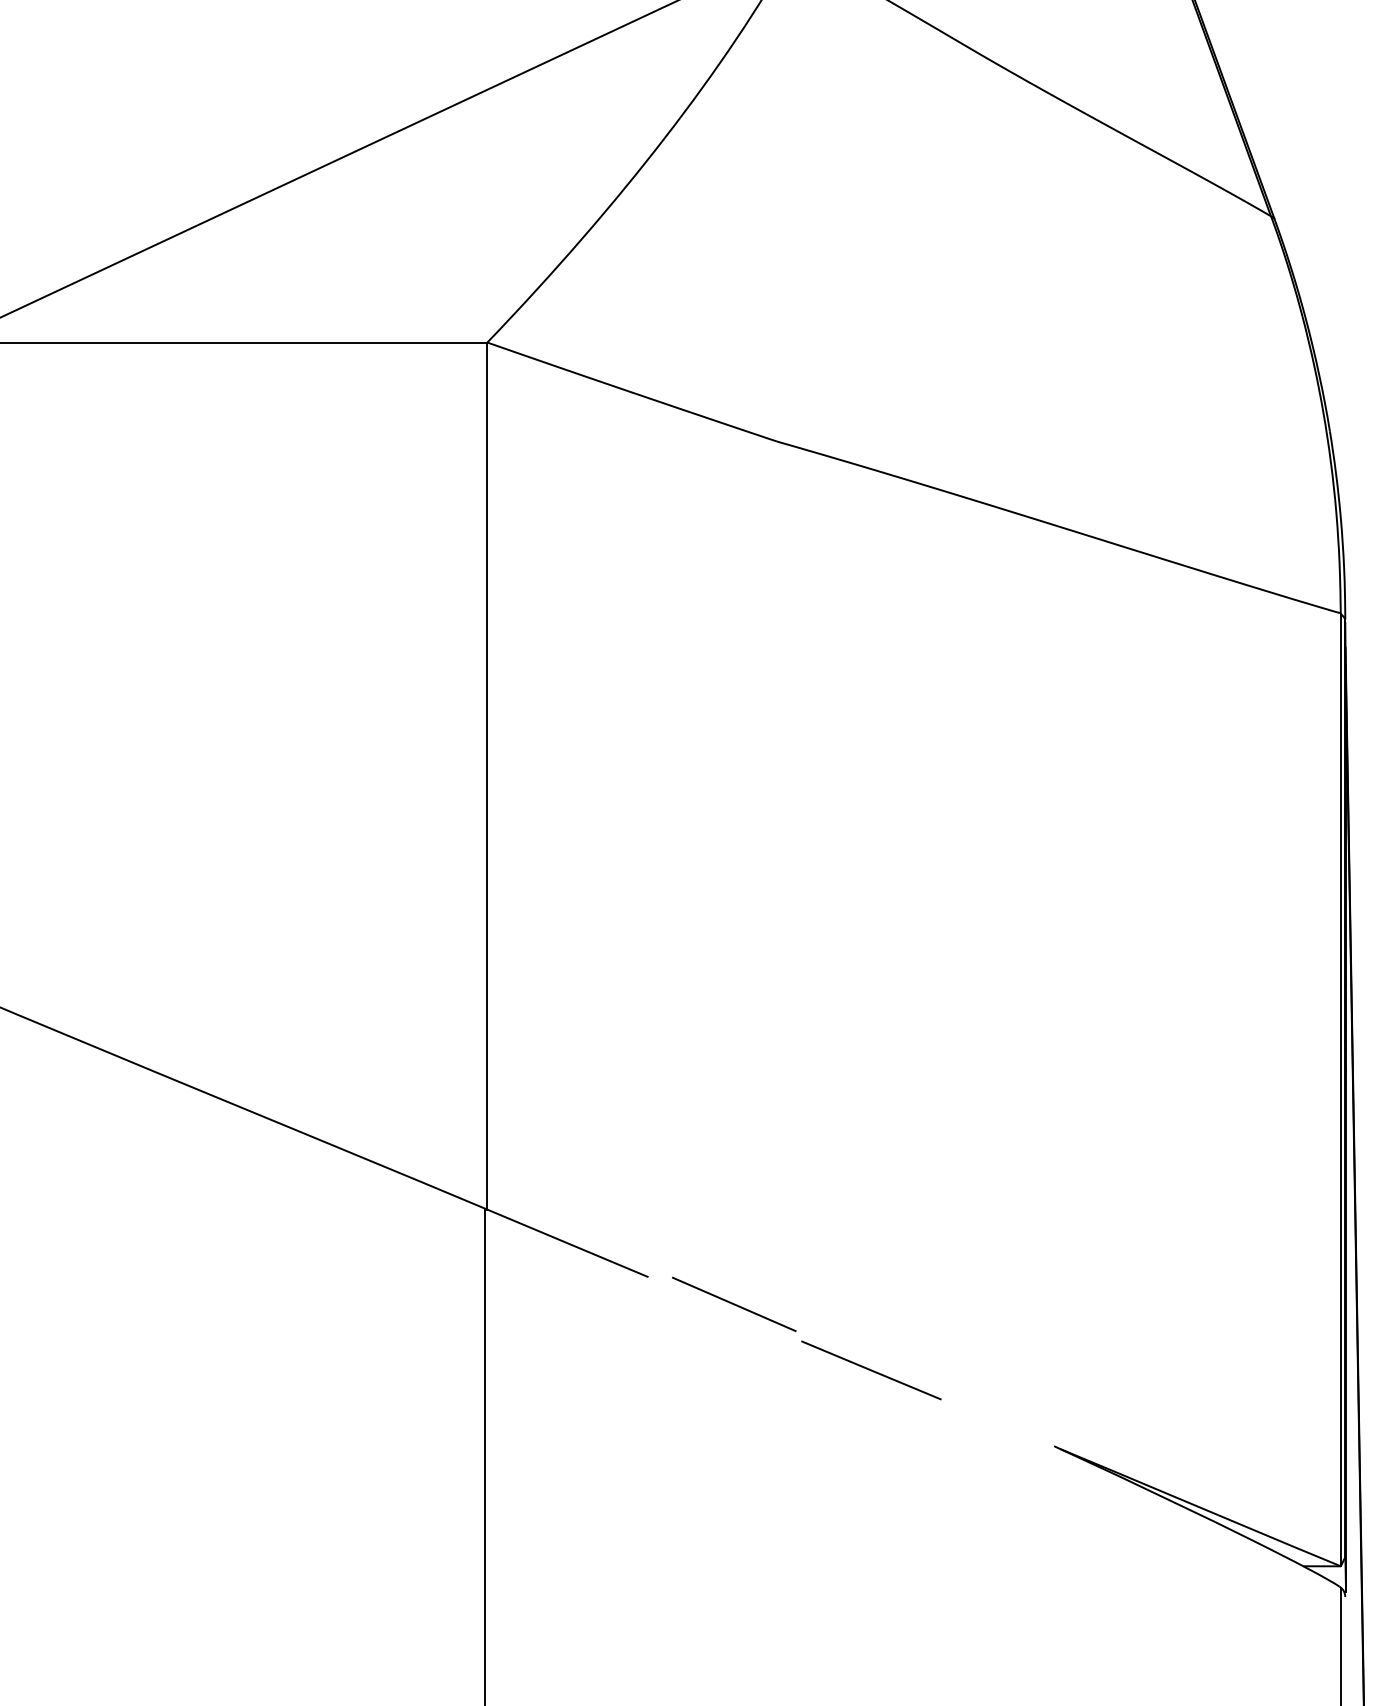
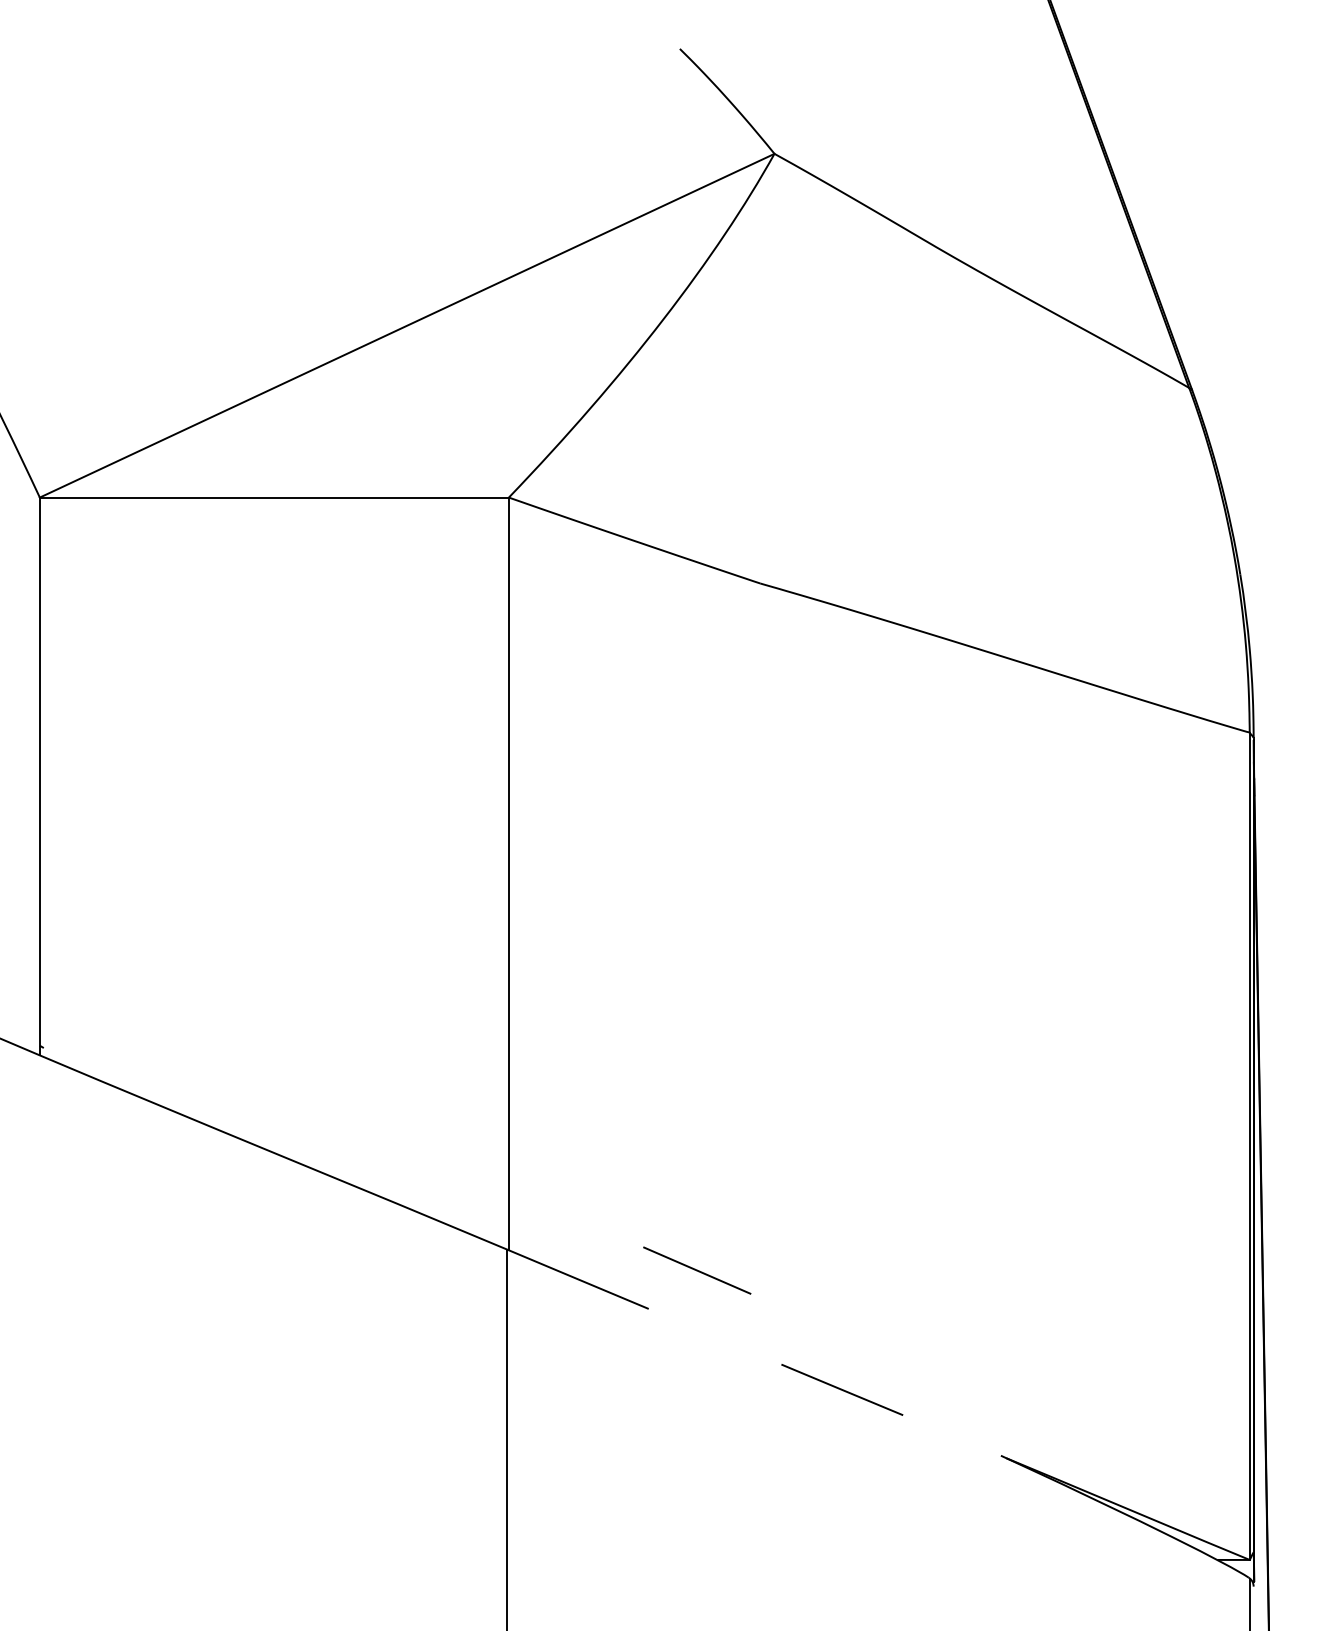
line: (734, 1304) -> (697, 1270), moved

